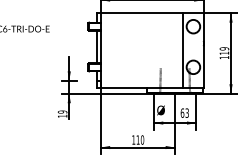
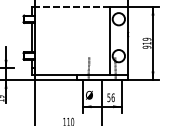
line: (141, 13) -> (71, 7), solid -> dashed
text: (224, 57) -> (147, 47), 119 -> 919
text: (184, 112) -> (110, 97), 63 -> 56

